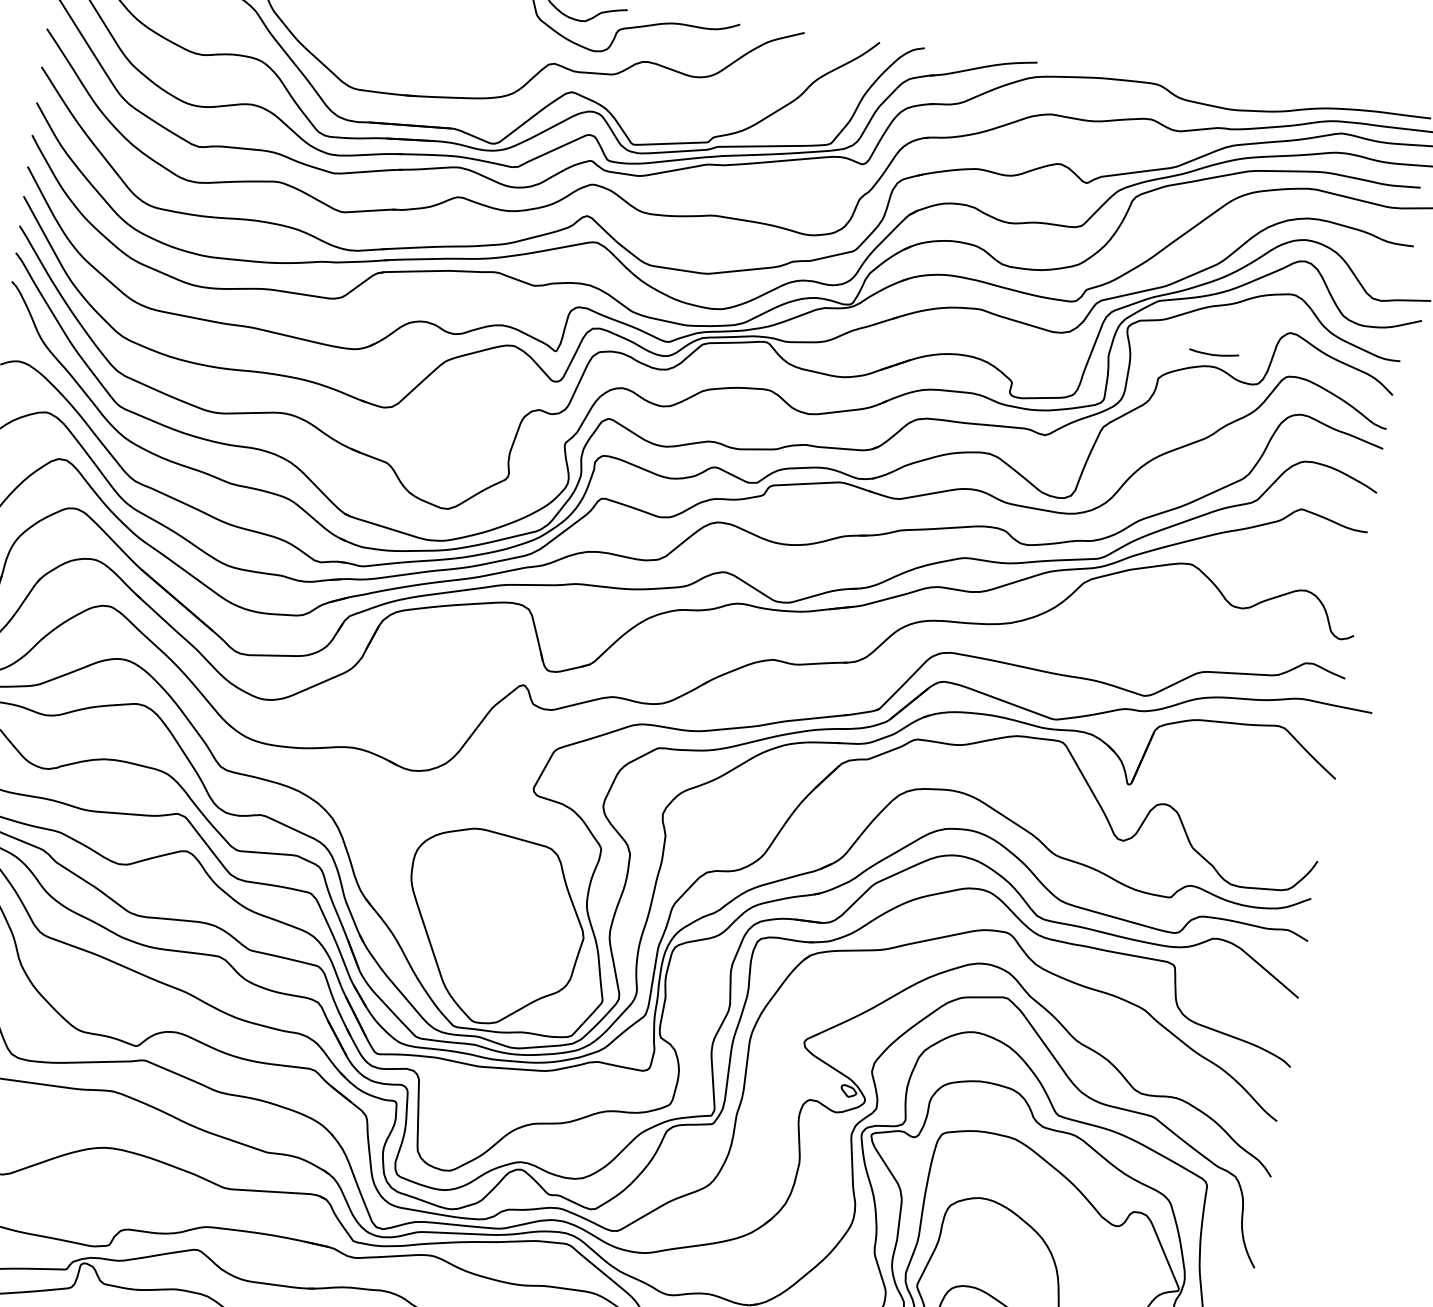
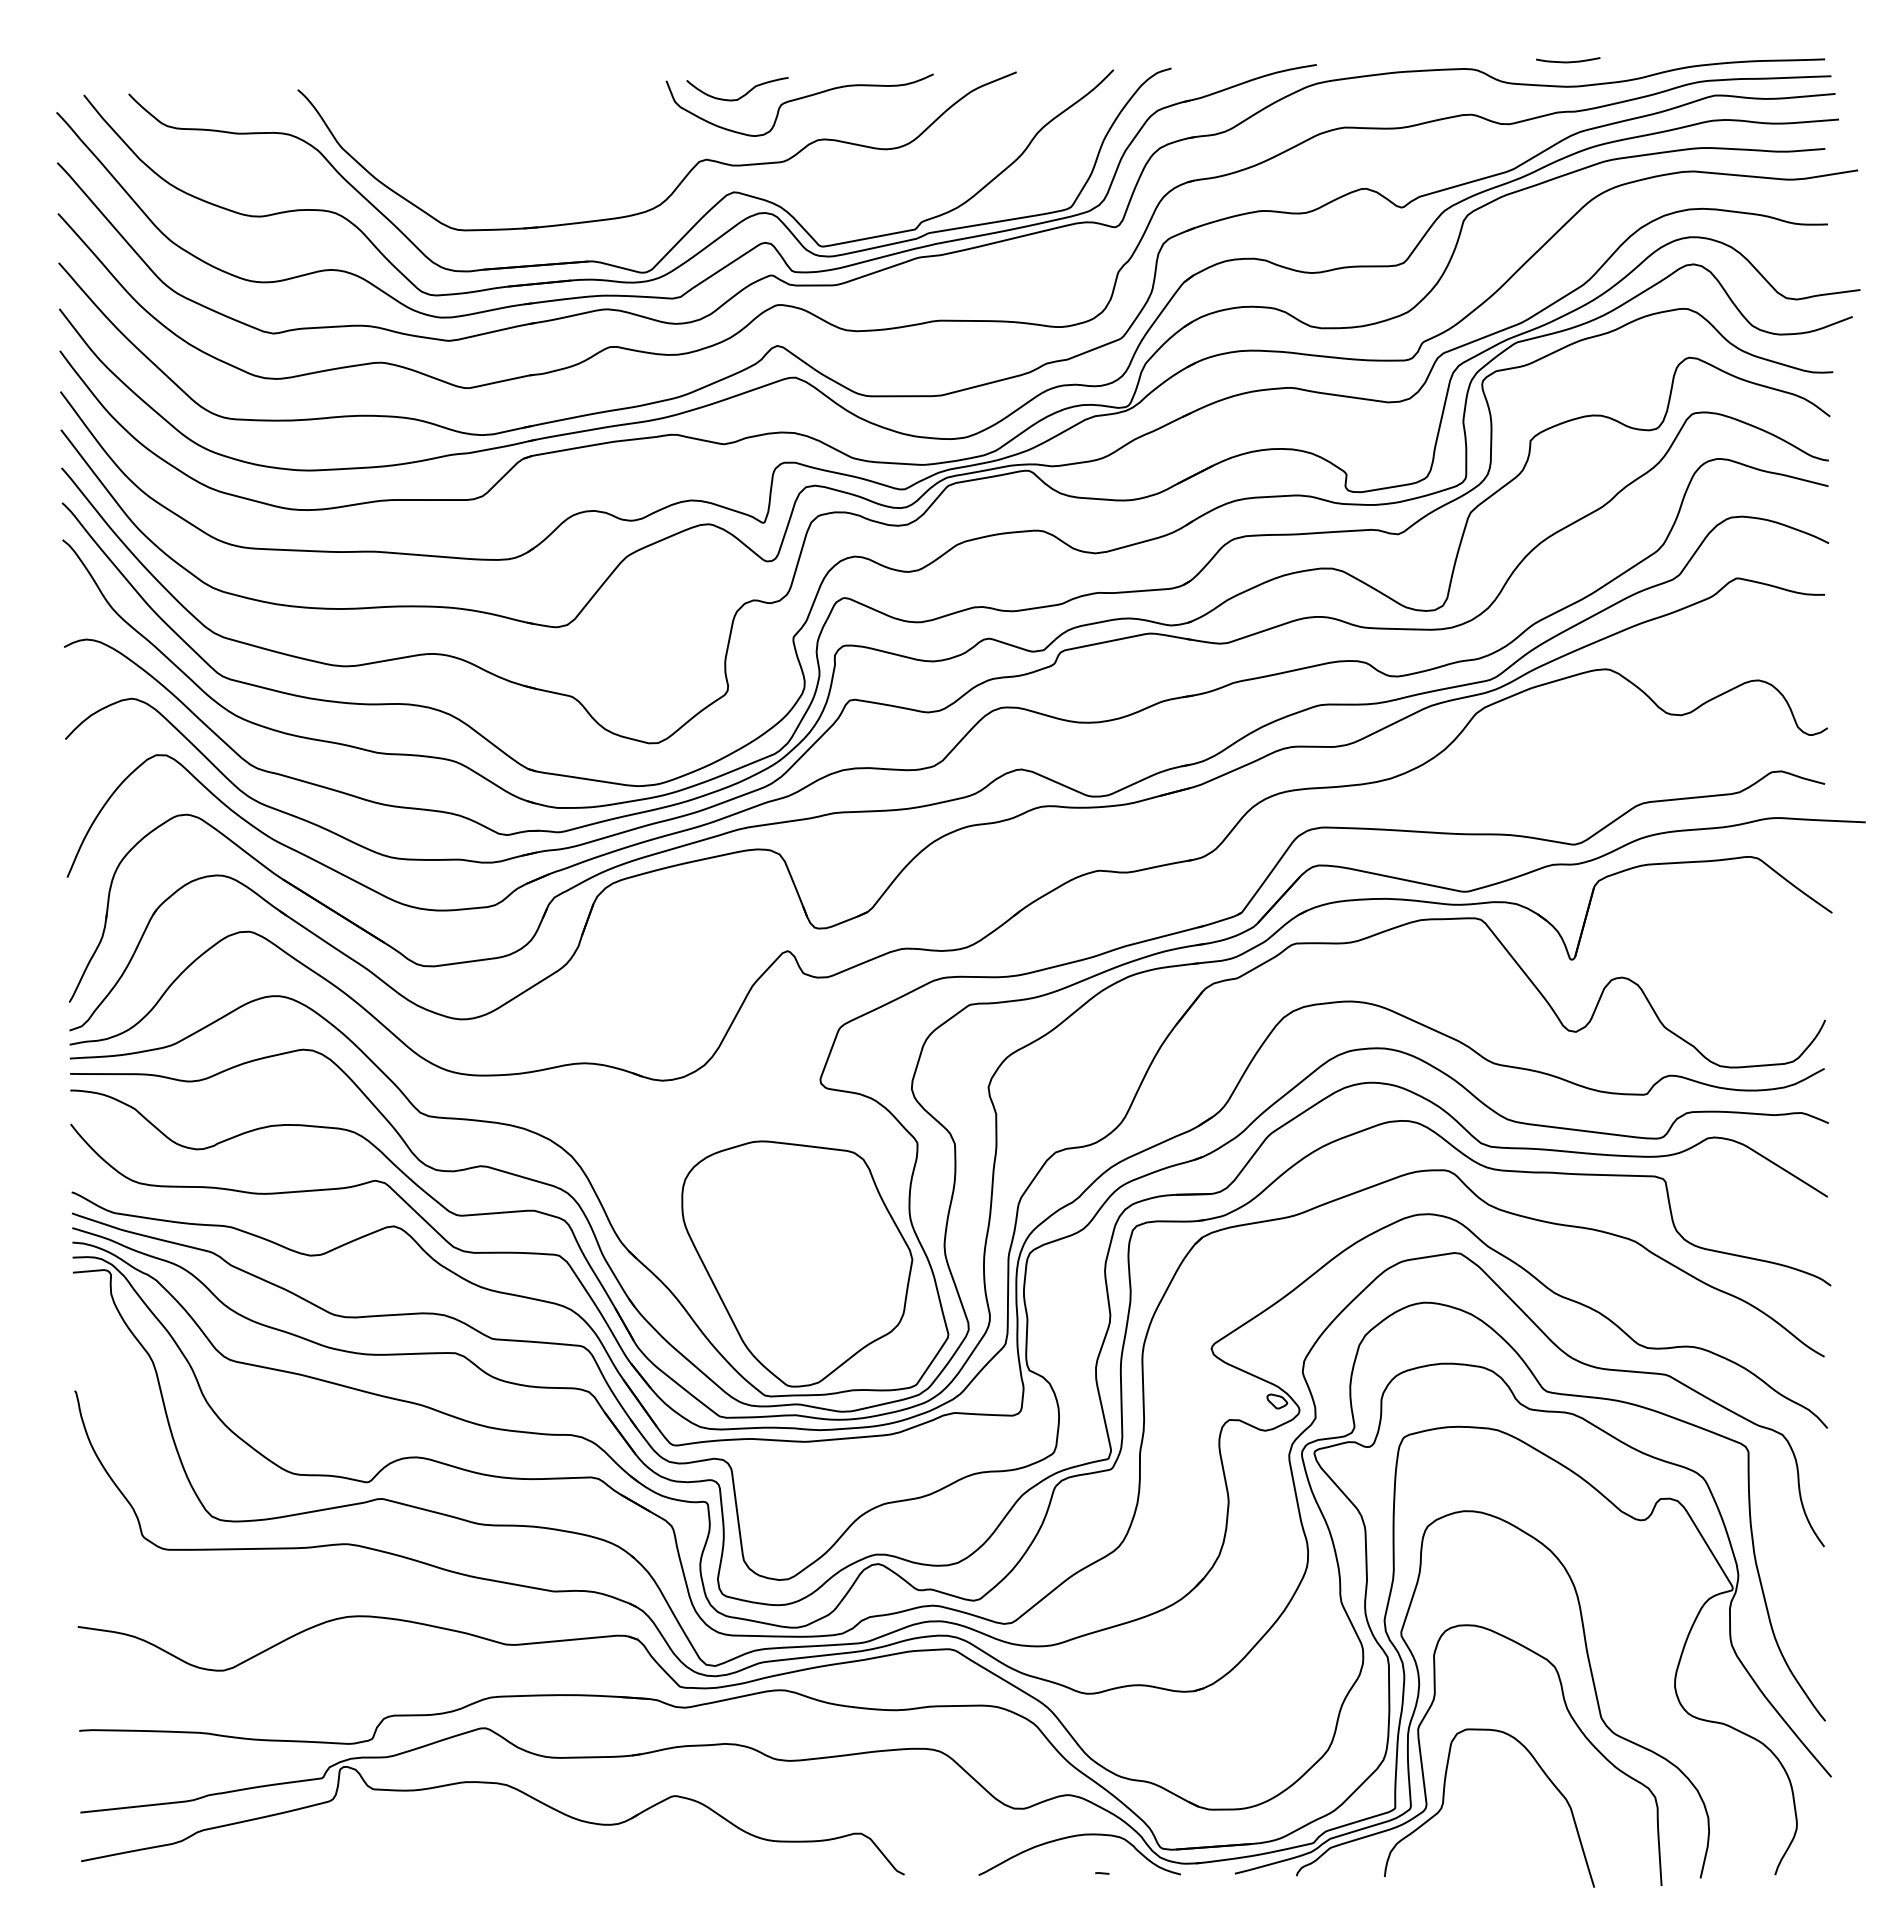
curve: (1214, 354) -> (1568, 61), moved

